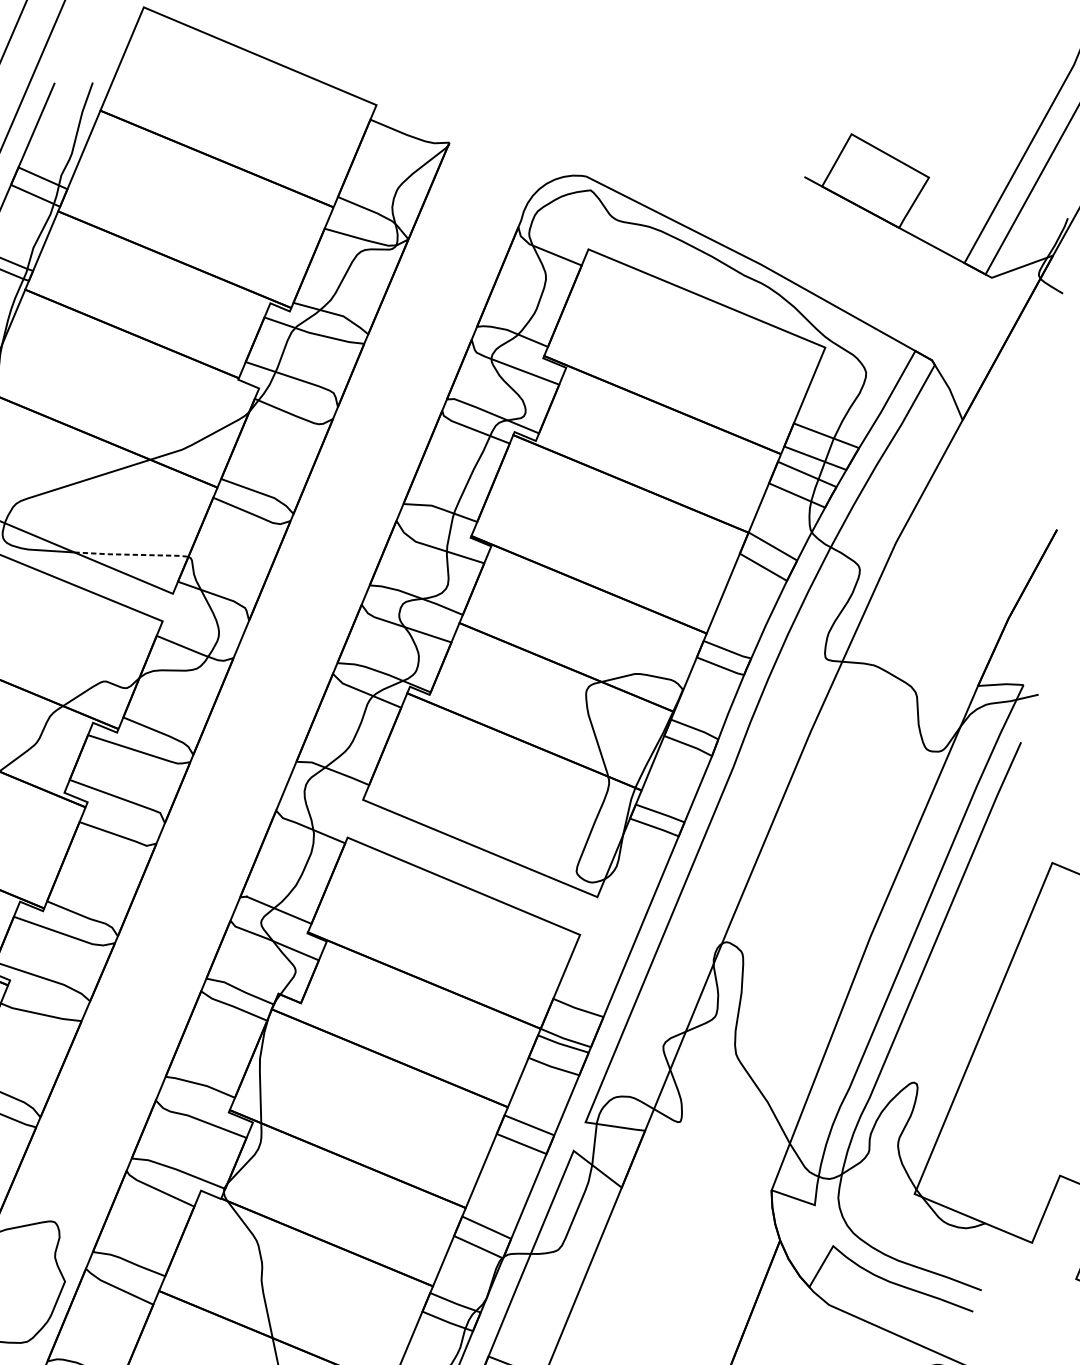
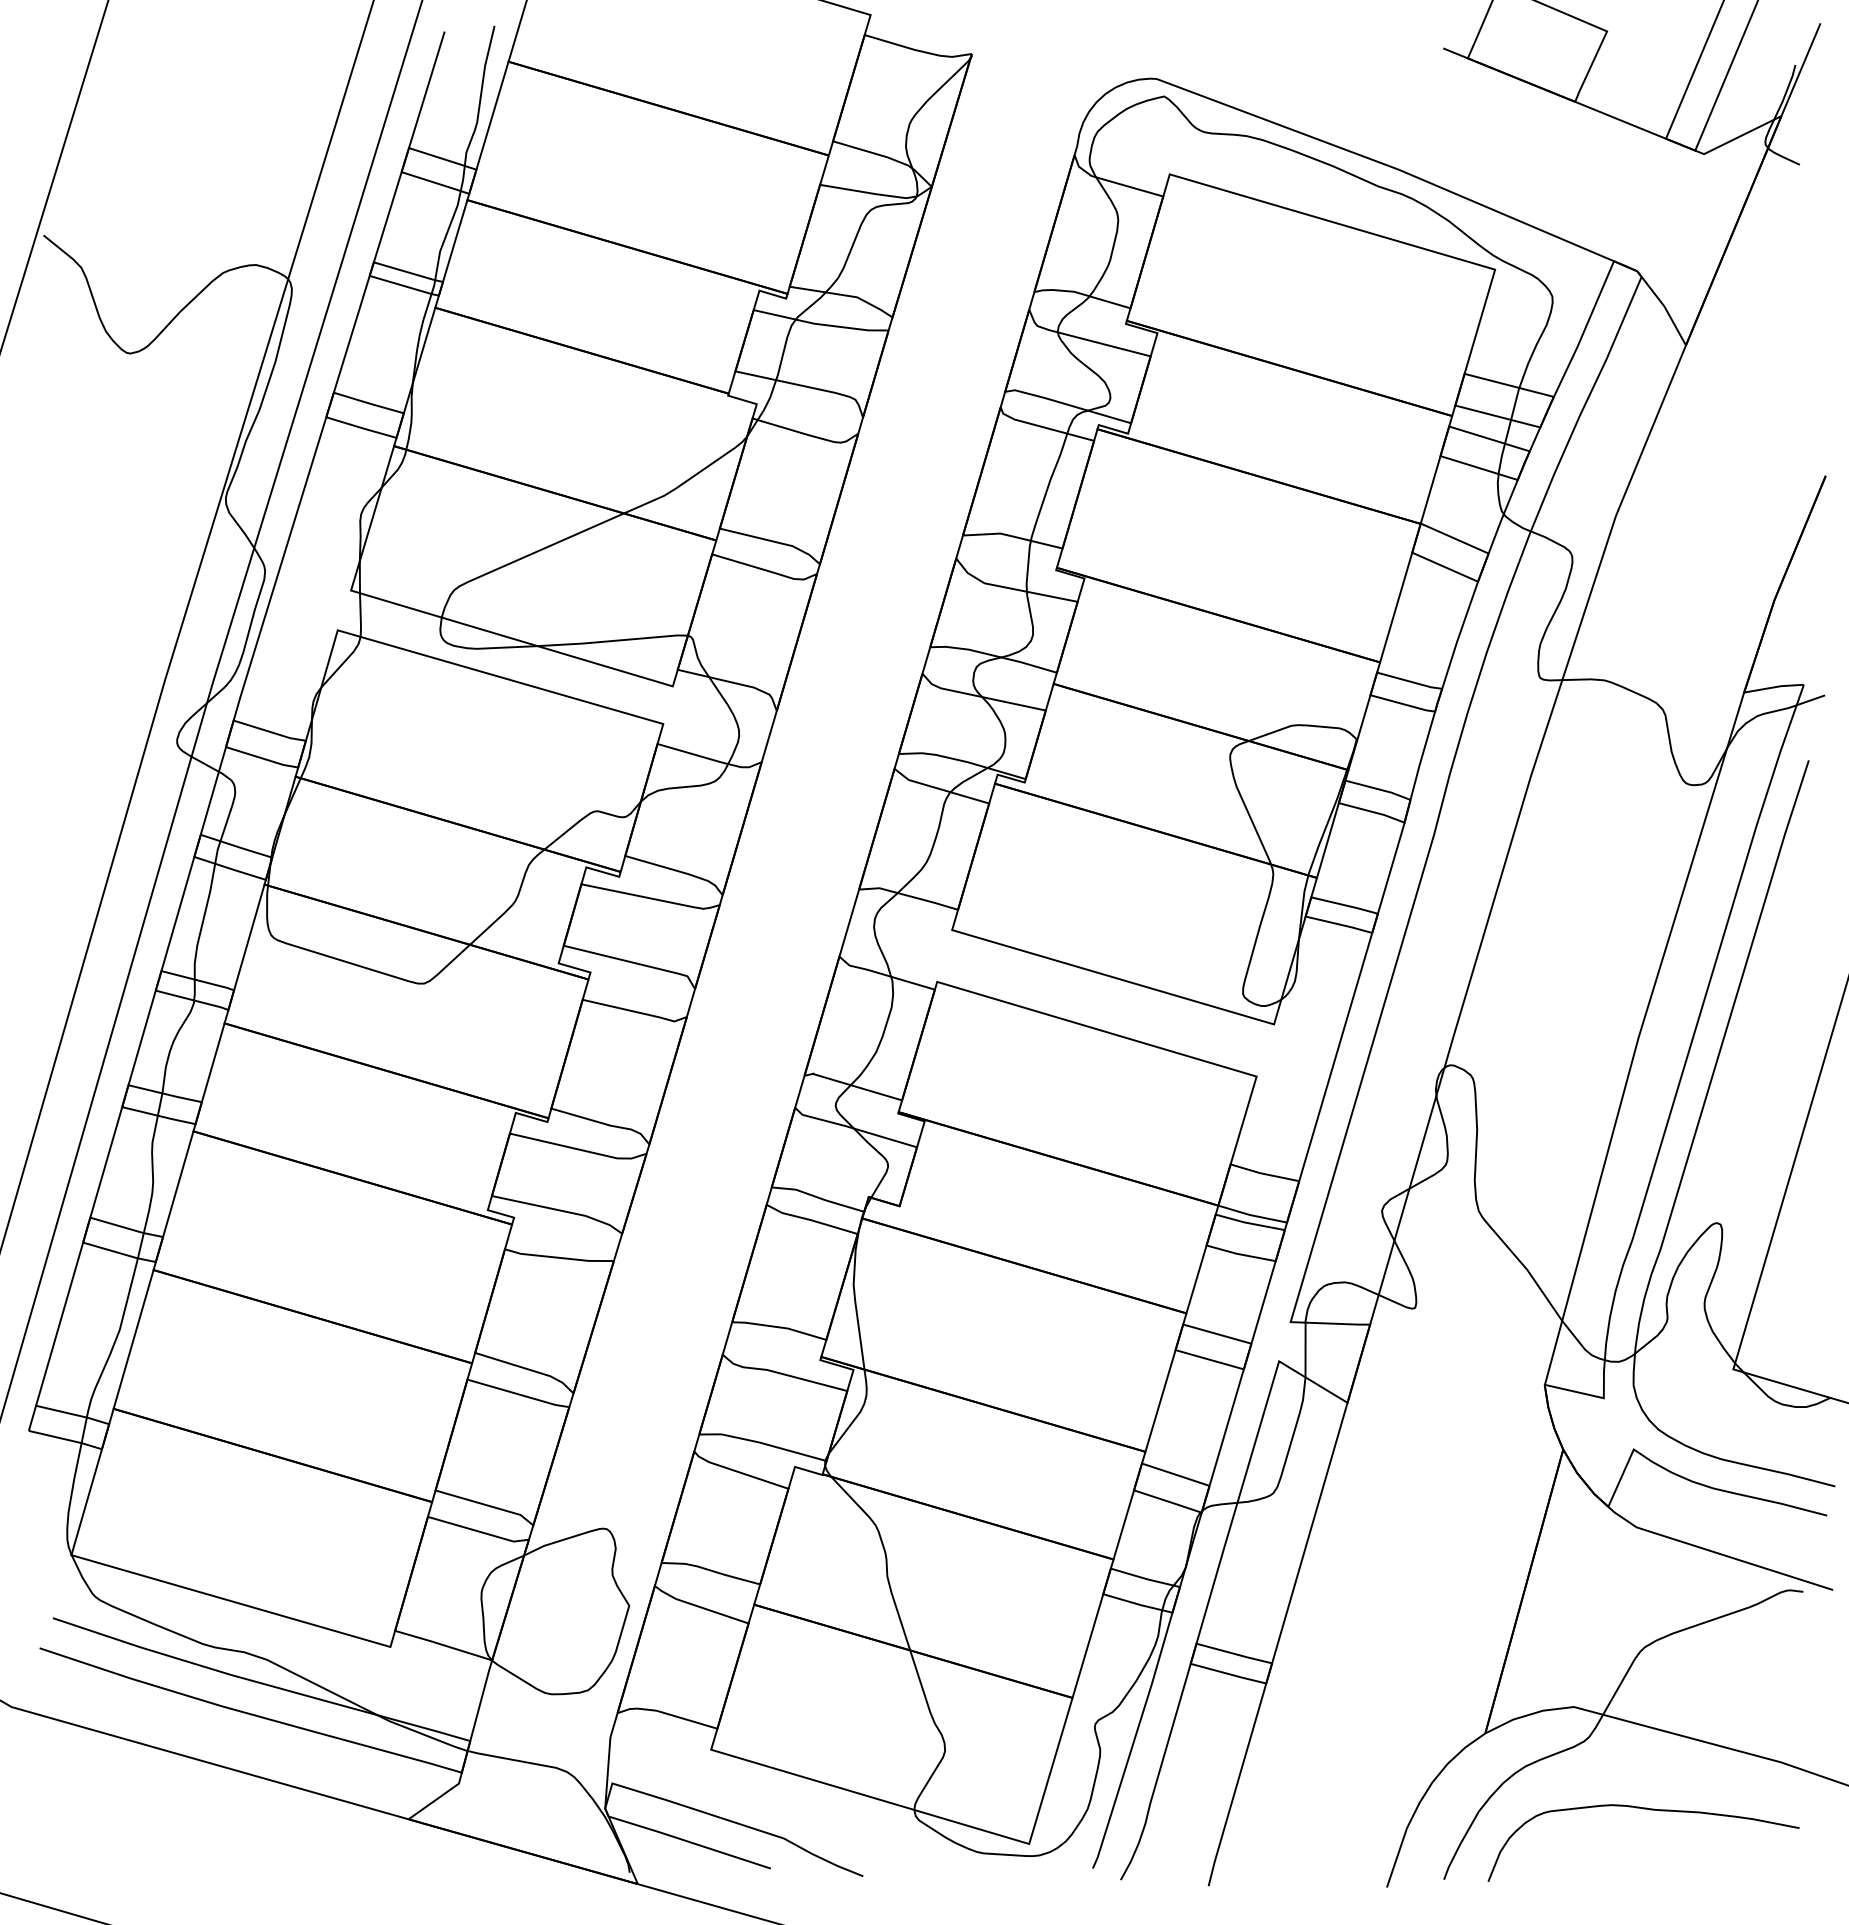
line: (131, 555) -> (612, 641), dashed -> solid

